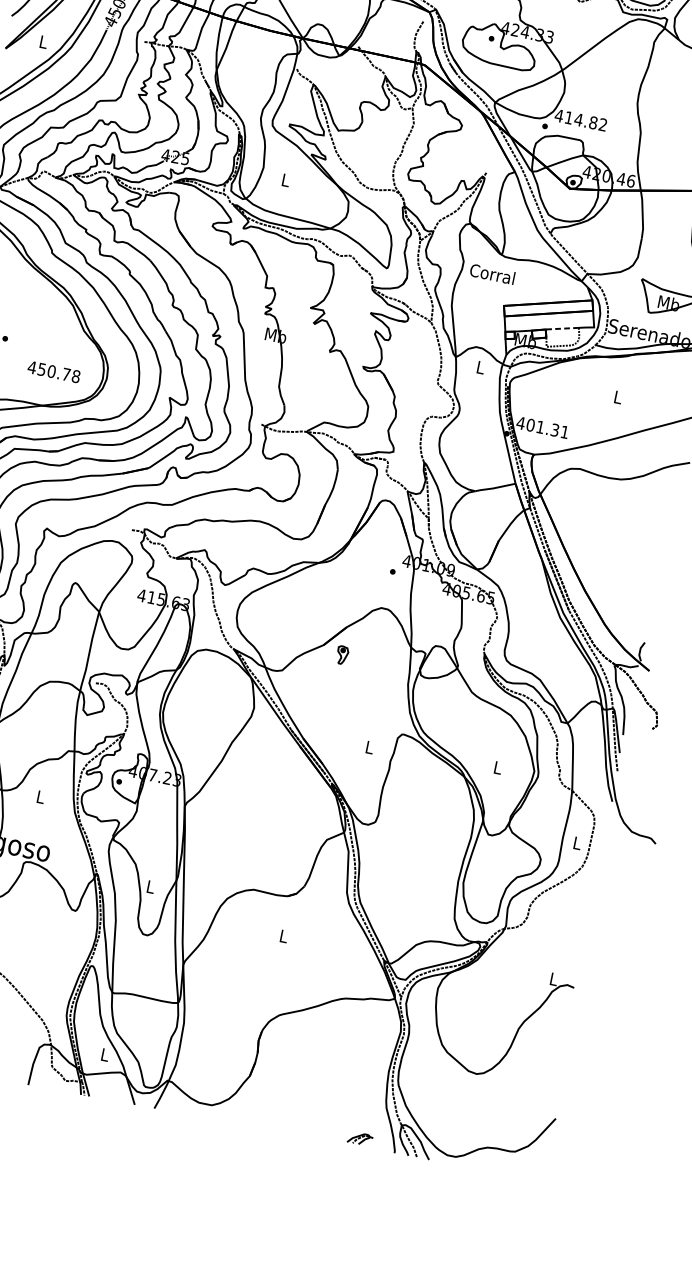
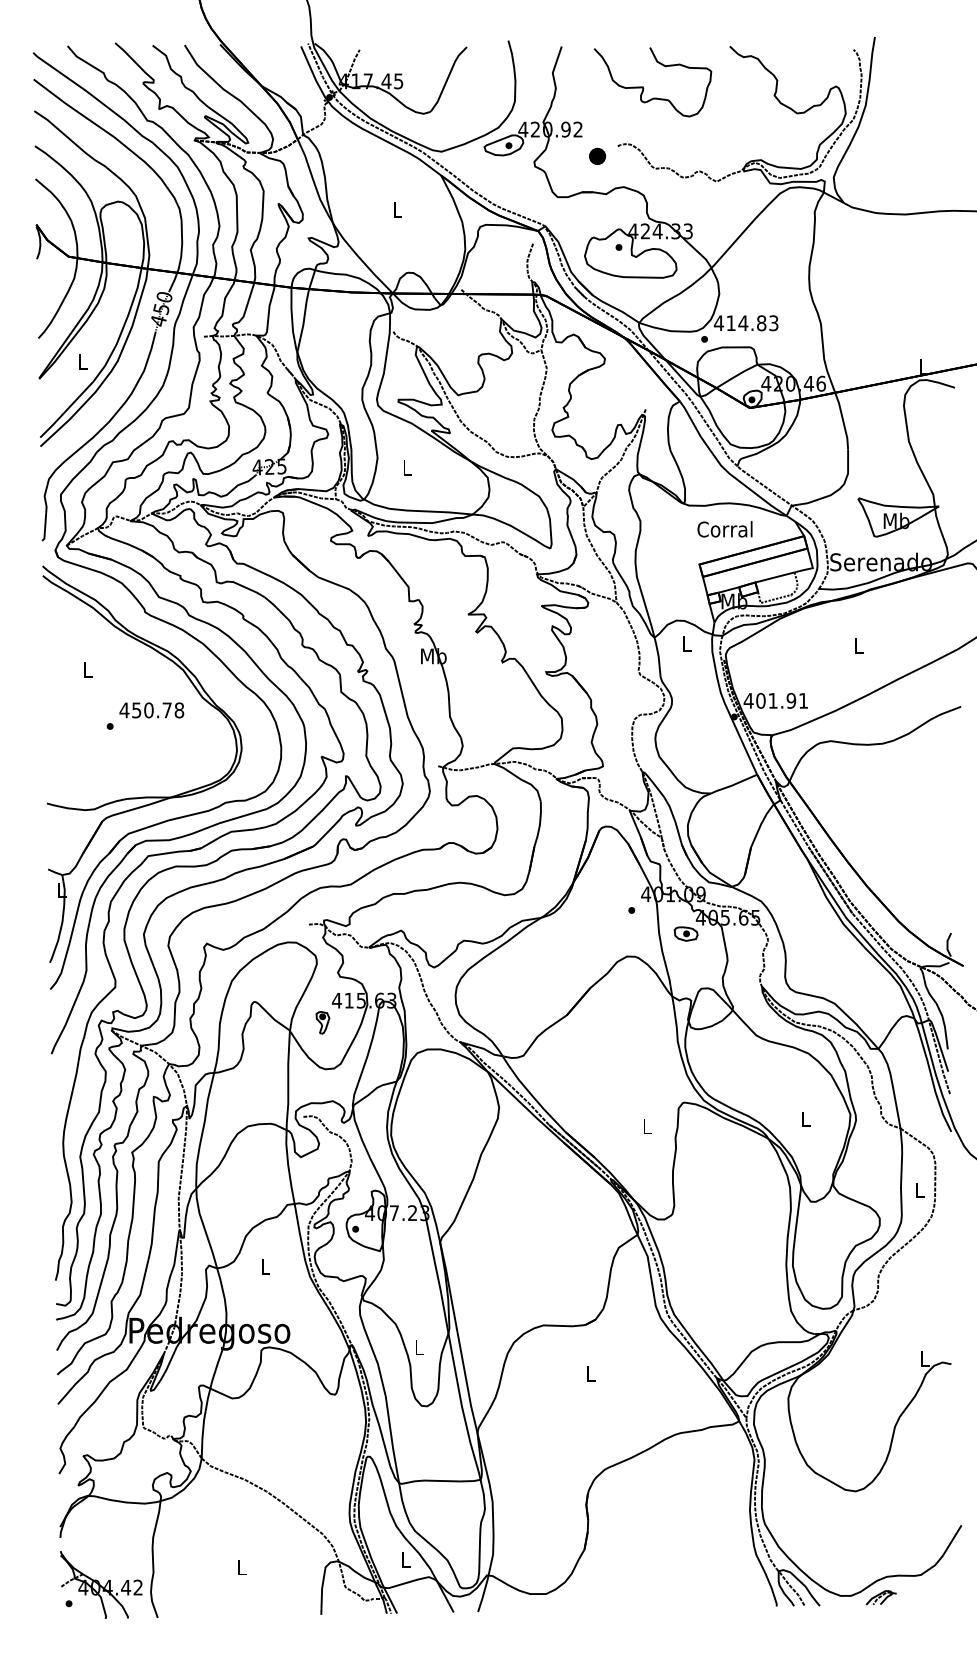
text: (602, 125) -> (773, 323), 414.82 -> 414.83
text: (492, 274) -> (724, 529), moved
line: (561, 328) -> (774, 577), dashed -> solid
text: (53, 372) -> (151, 710), moved
text: (555, 429) -> (791, 700), 401.31 -> 401.91
part: (432, 599) -> (685, 933), added
part: (342, 654) -> (322, 1022), moved
part: (359, 1138) -> (880, 1597), moved

